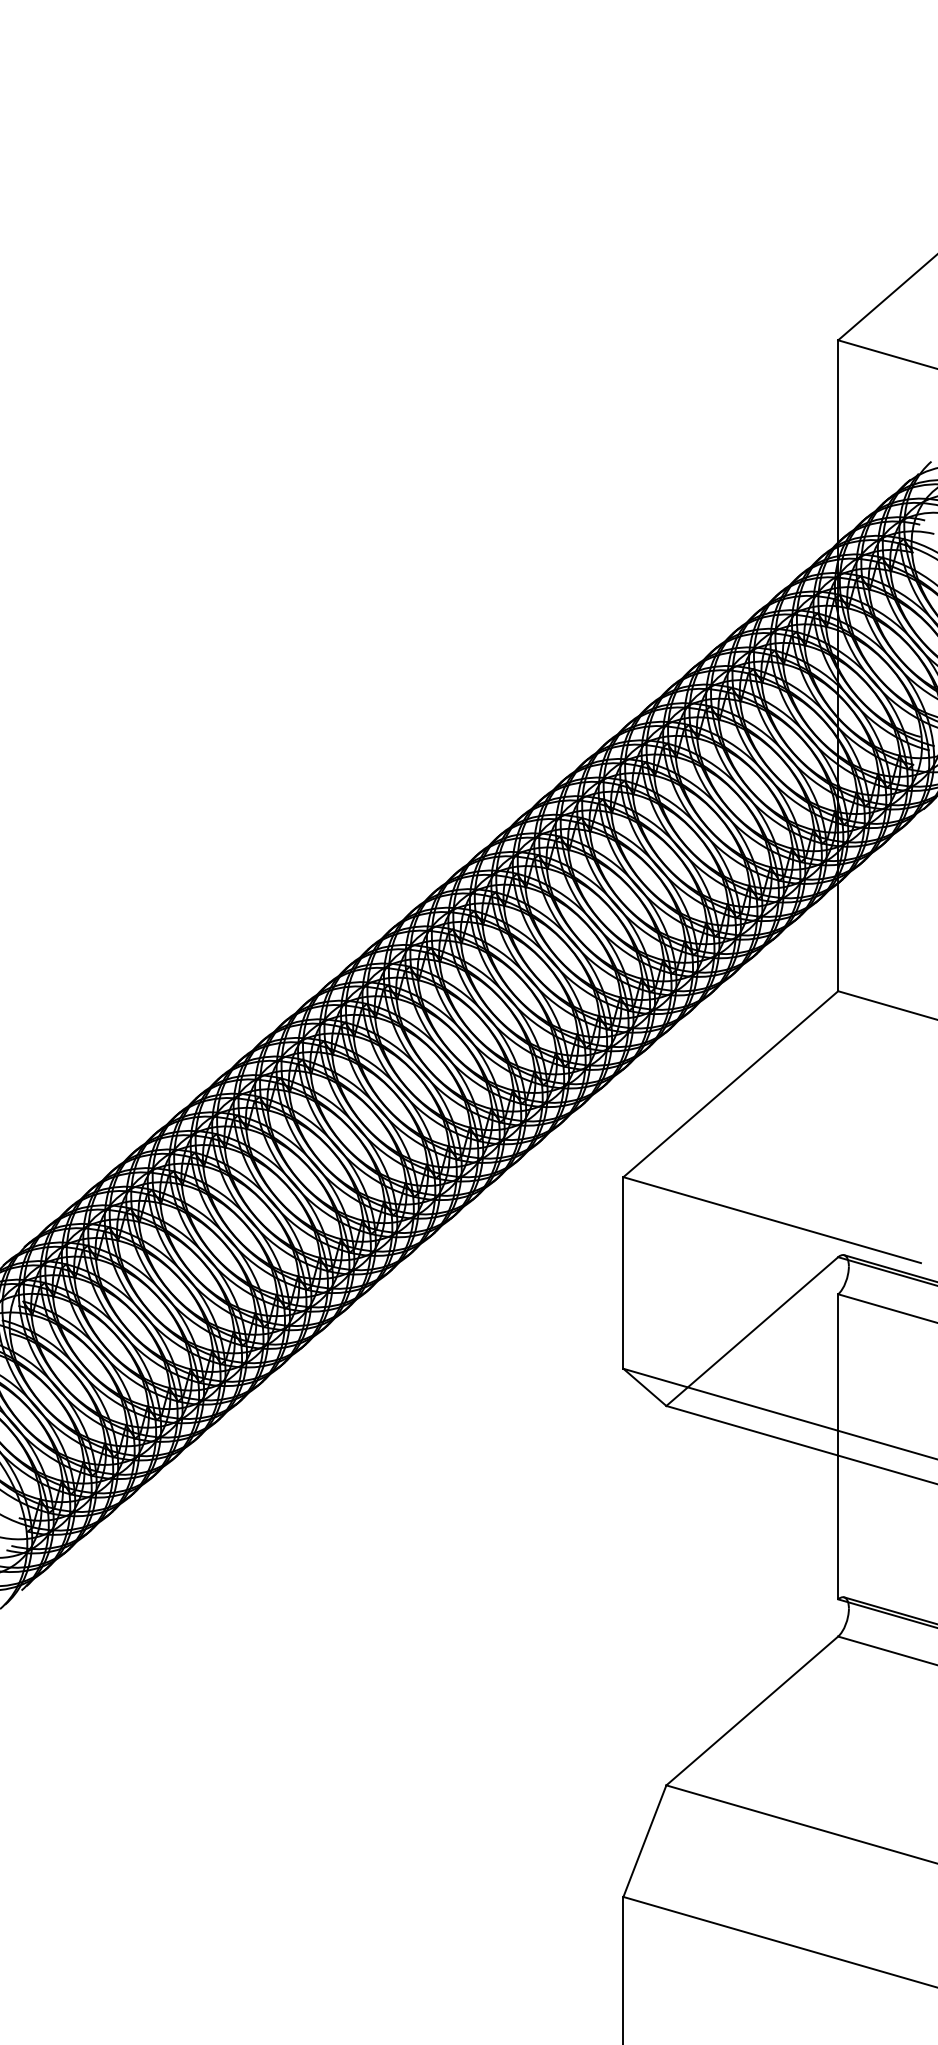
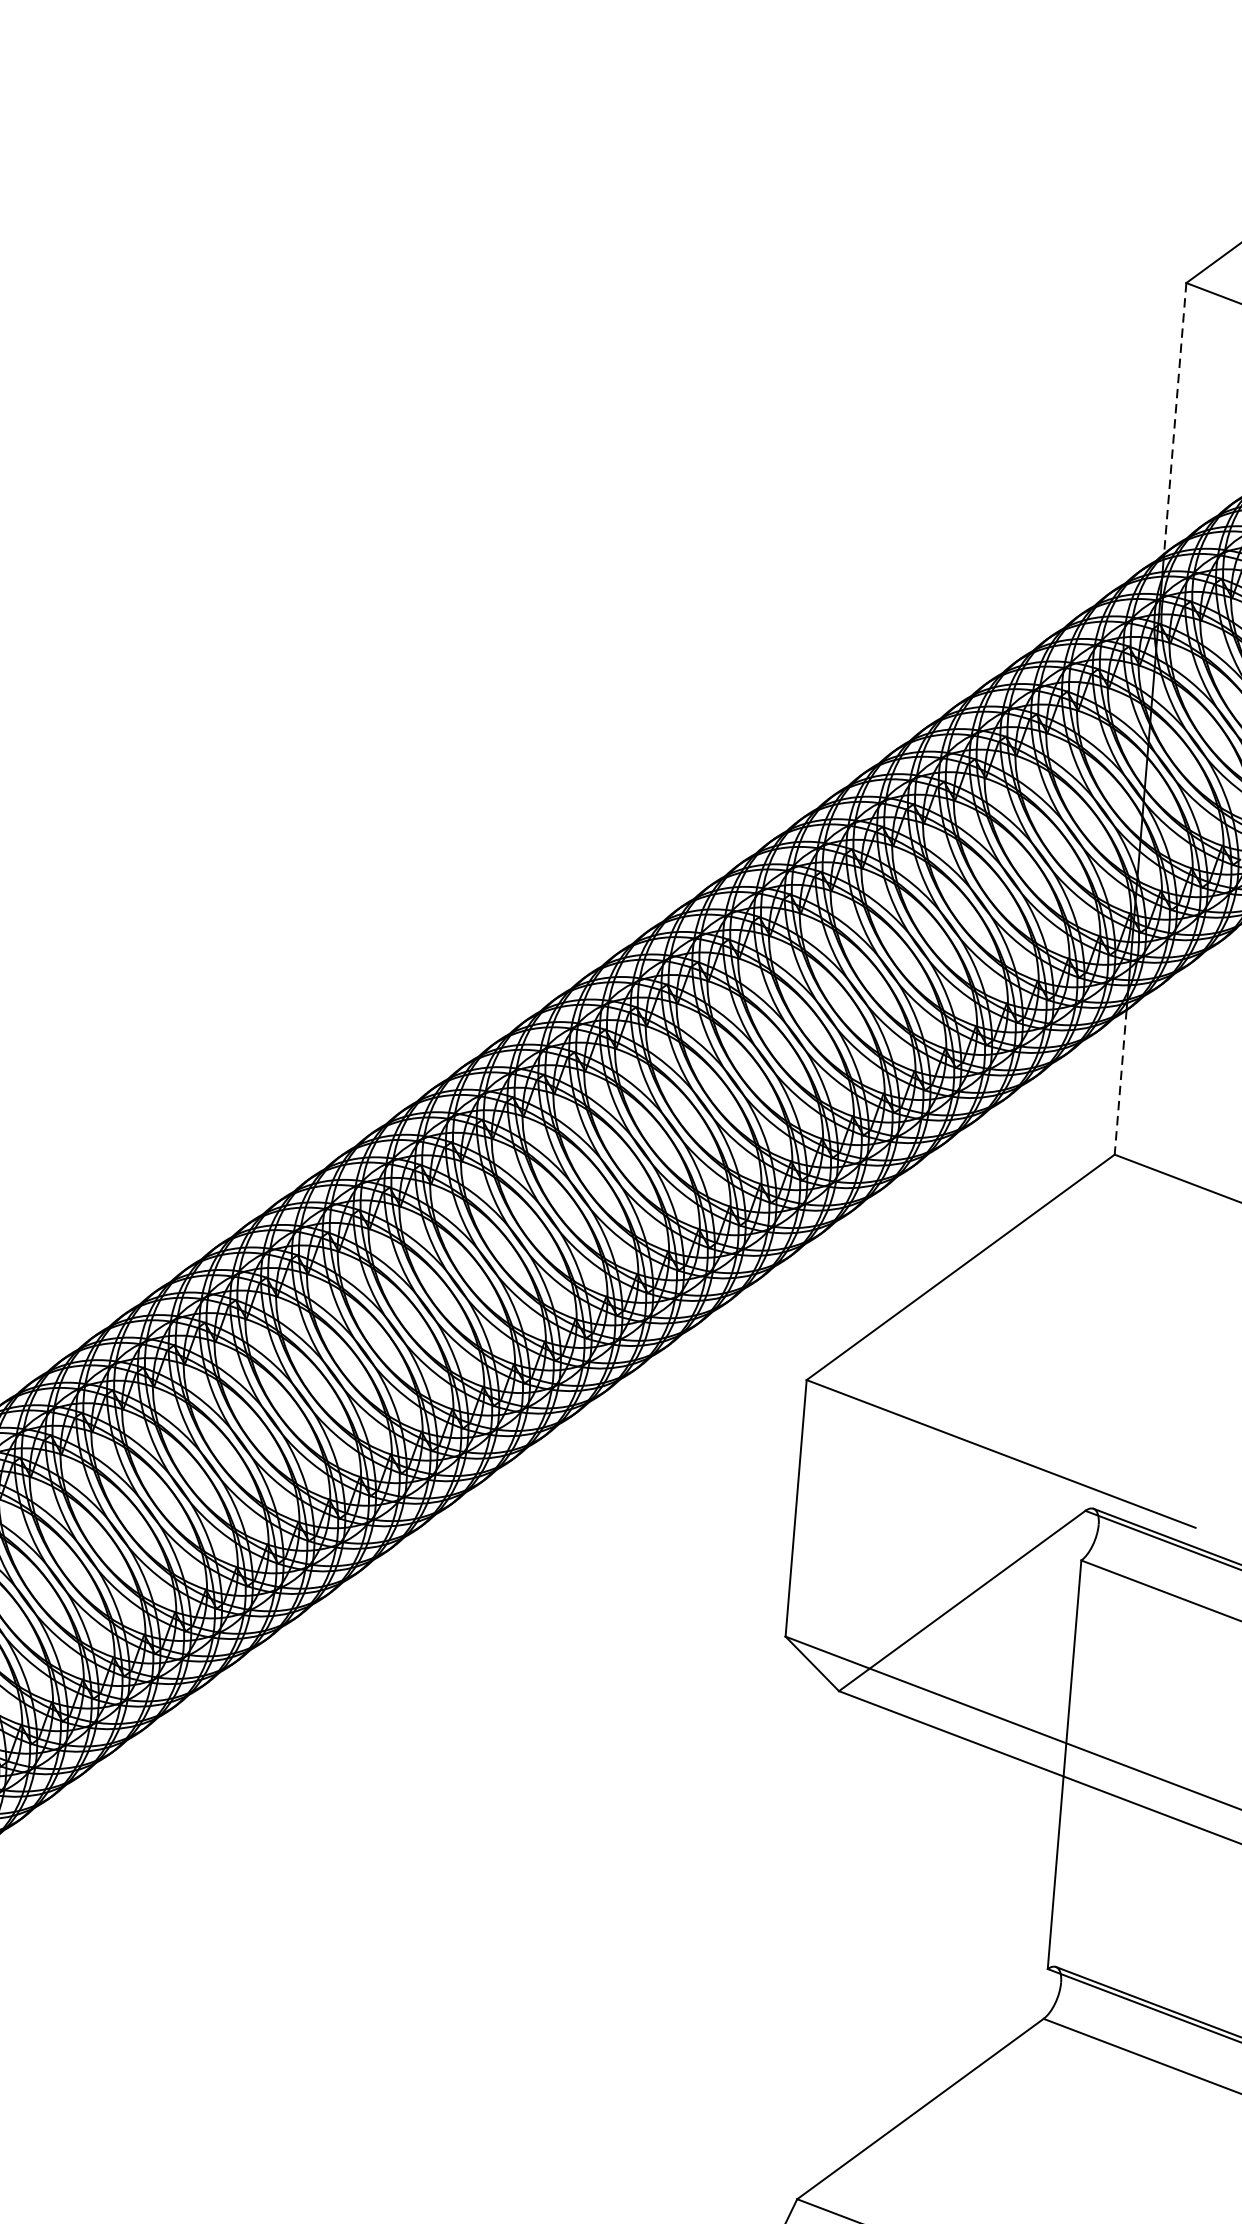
line: (838, 441) -> (1175, 418), solid -> dashed
line: (838, 937) -> (1121, 1082), solid -> dashed

